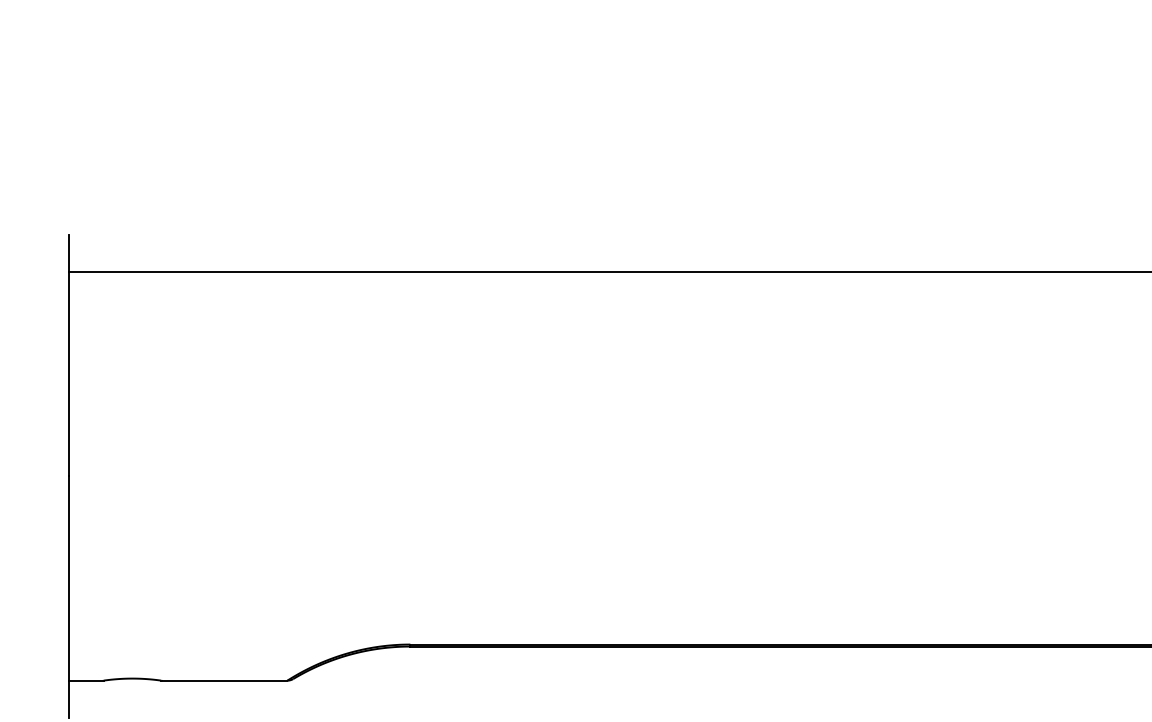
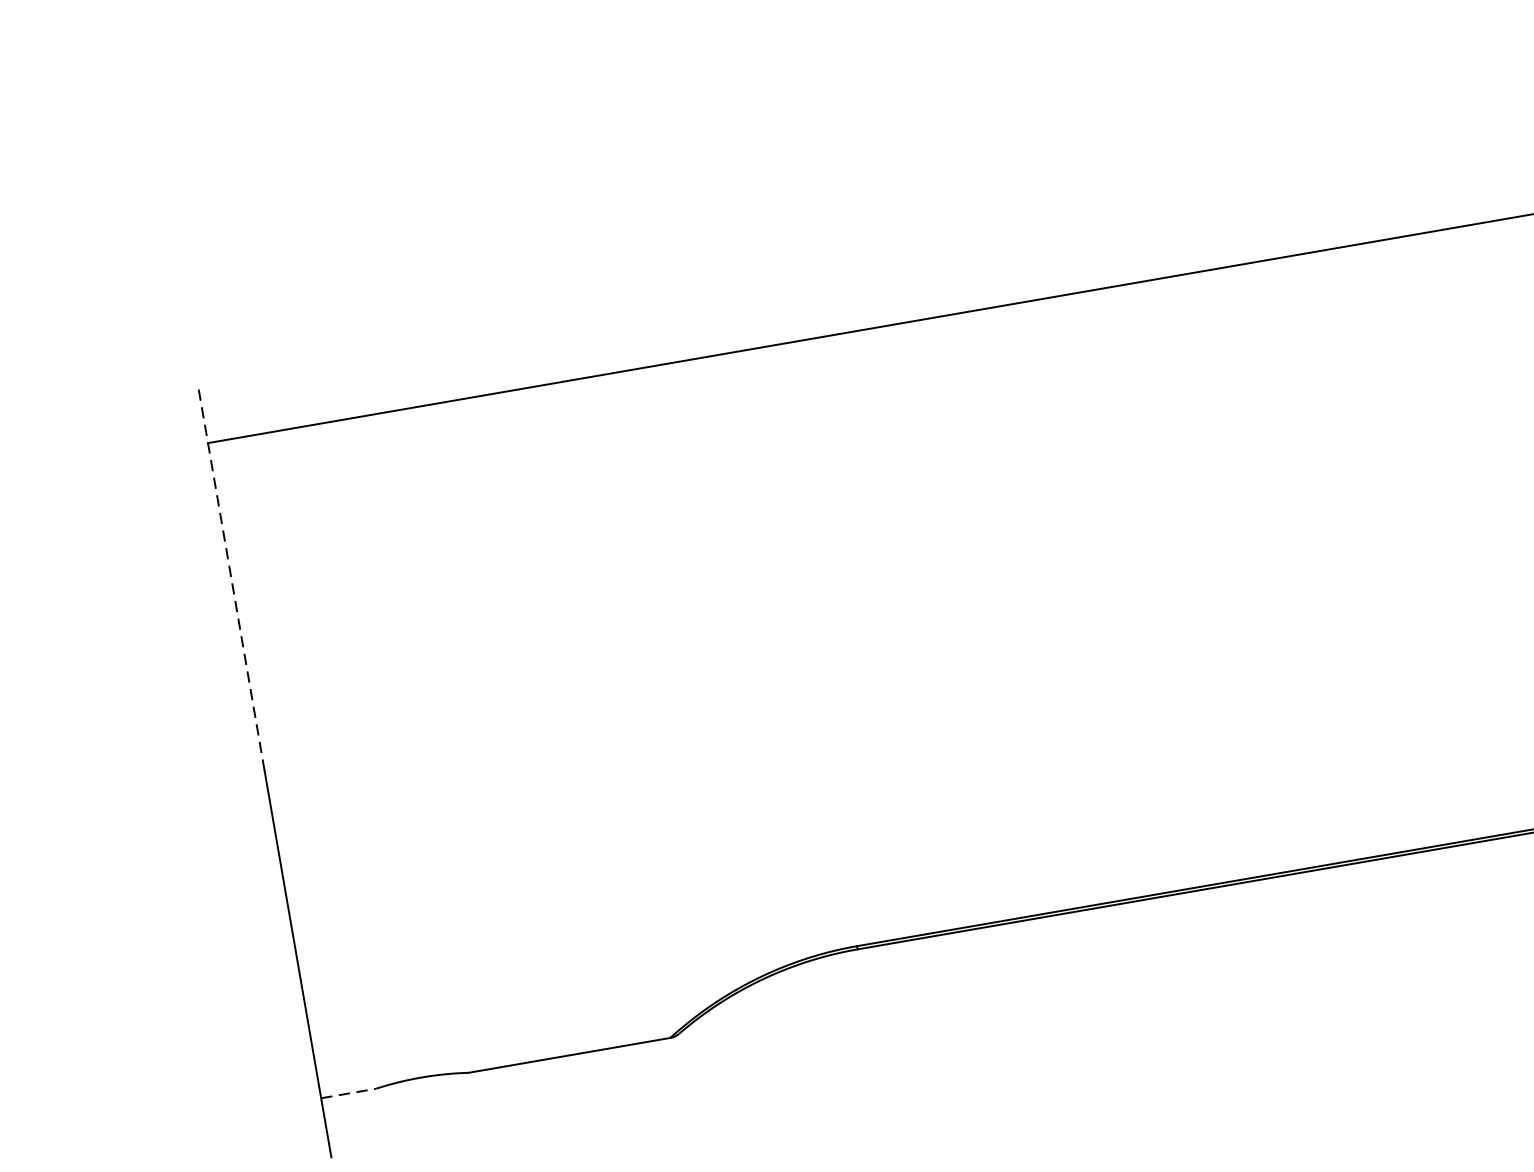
line: (69, 355) -> (231, 577), solid -> dashed
line: (86, 680) -> (348, 1093), solid -> dashed

